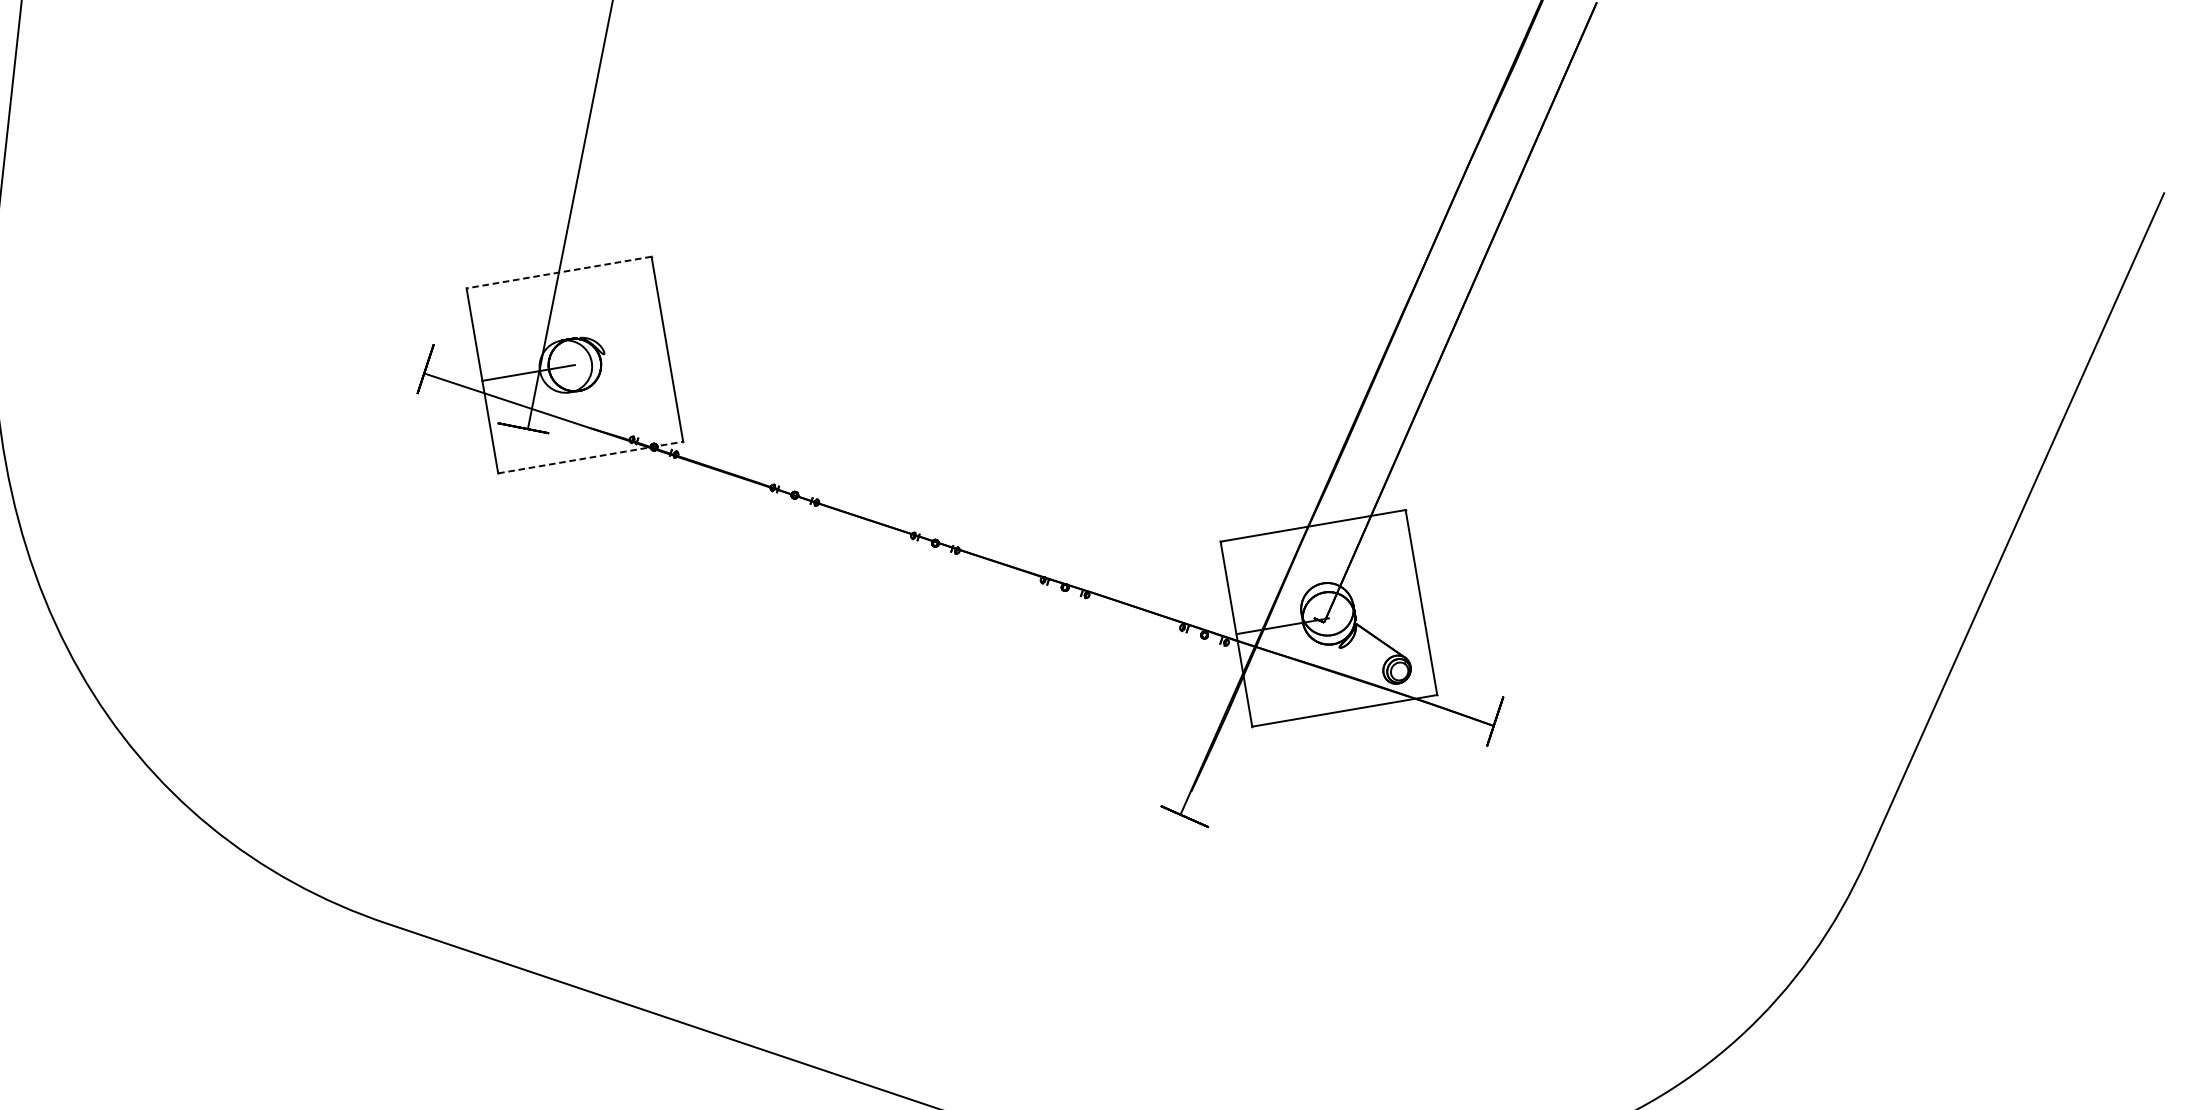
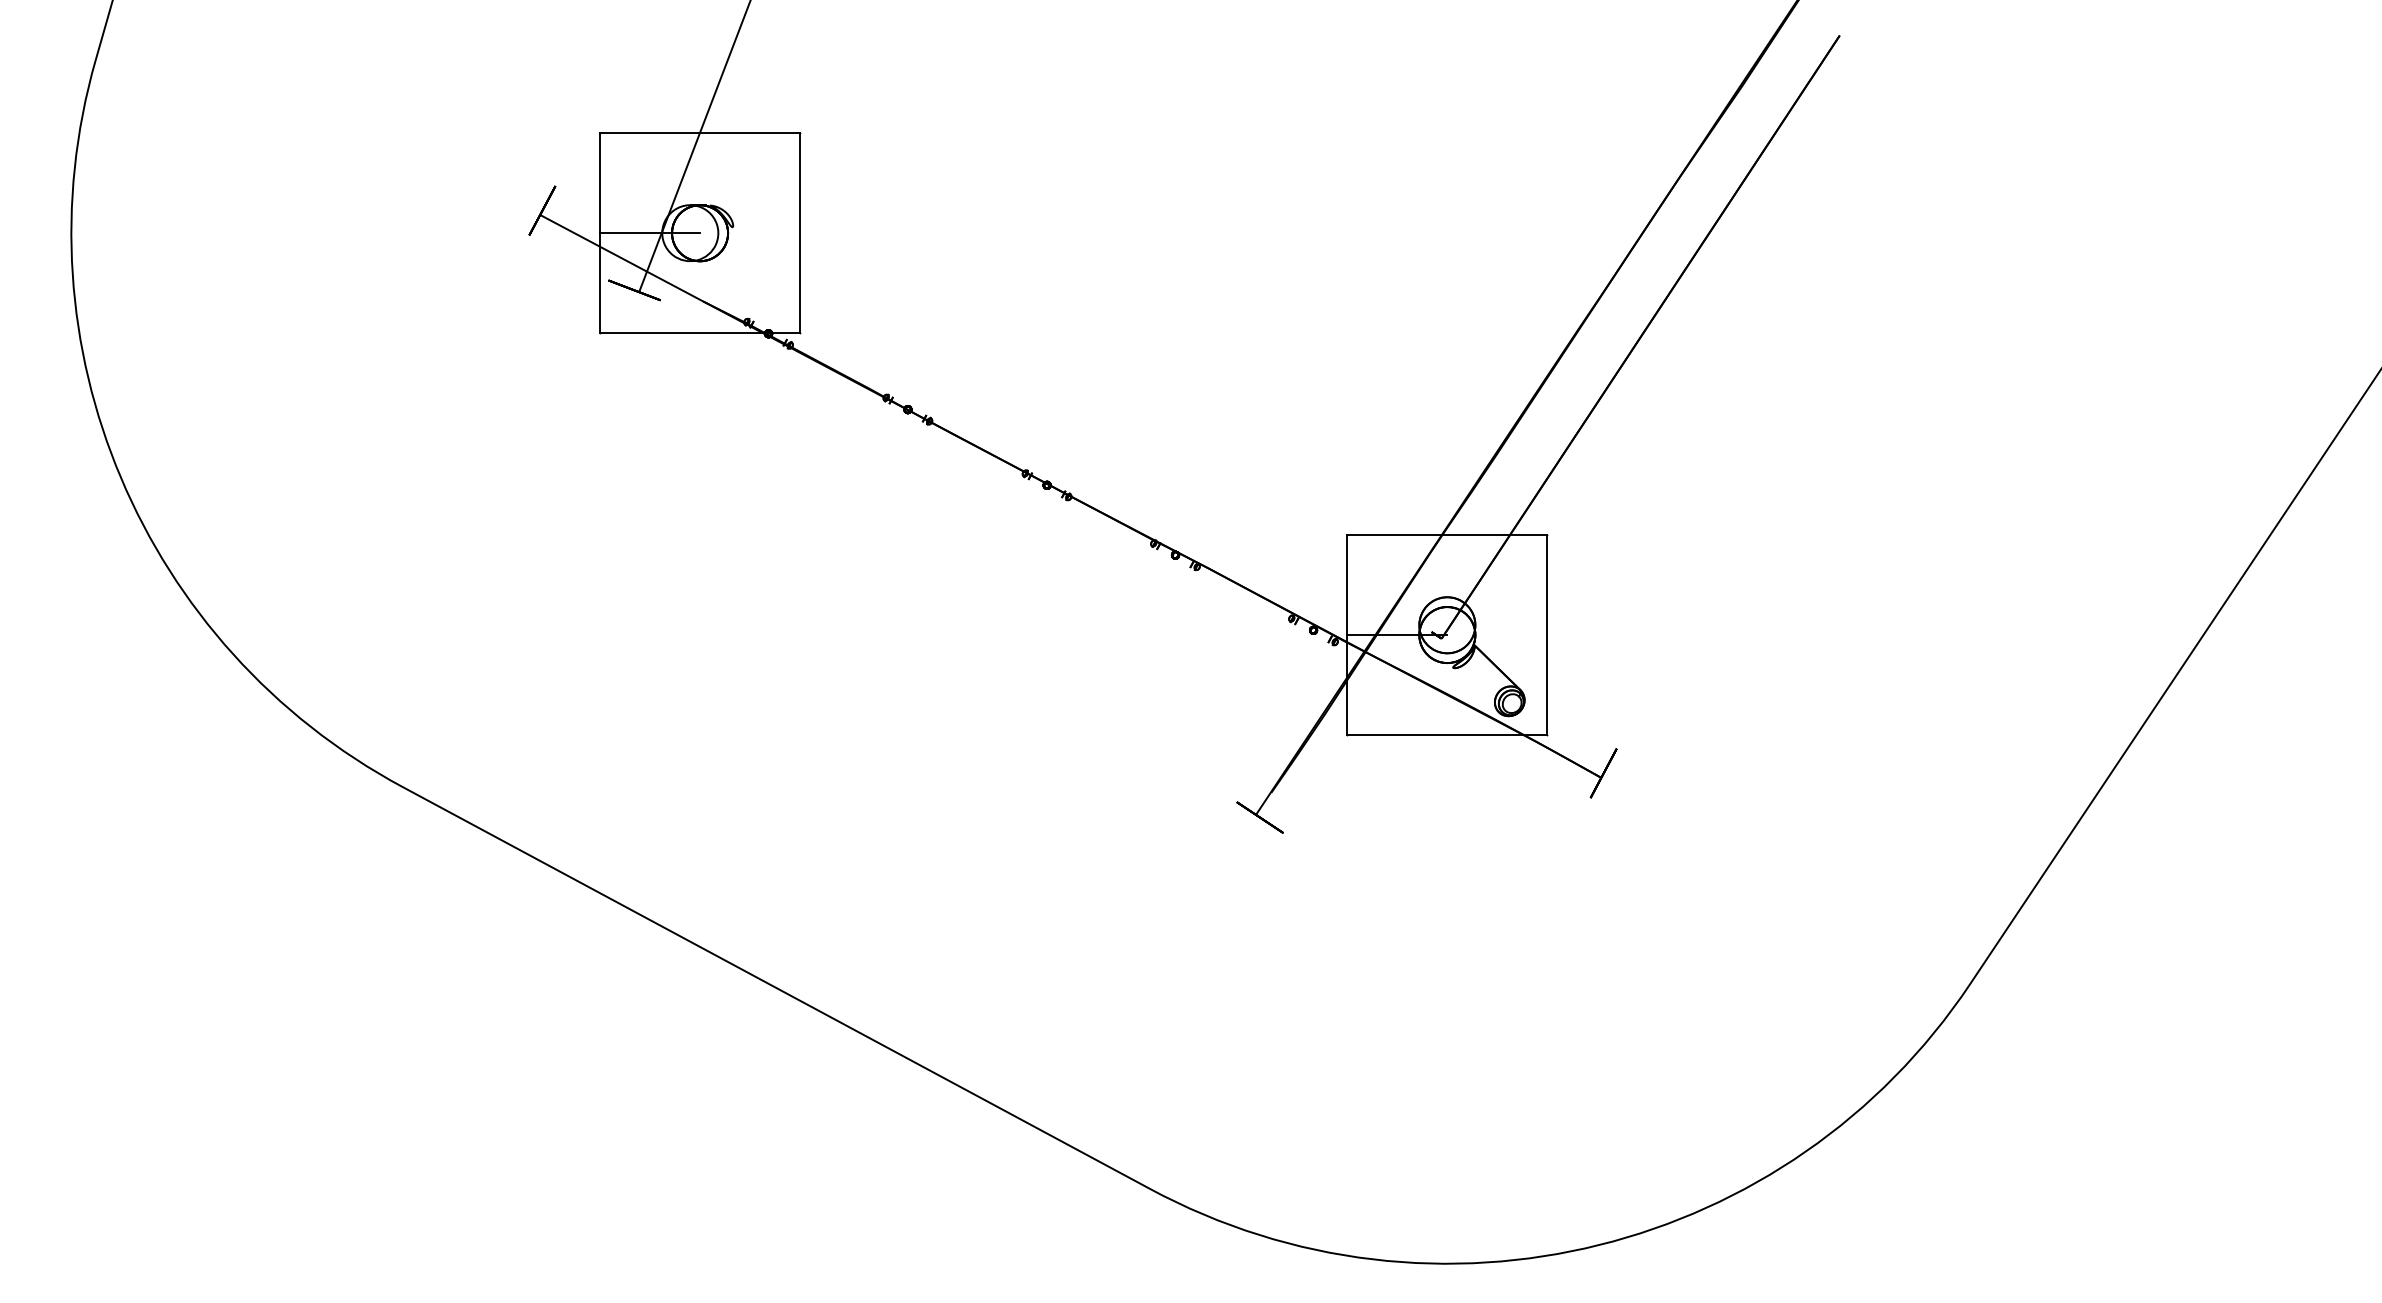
line: (558, 272) -> (699, 133), dashed -> solid
line: (591, 457) -> (700, 333), dashed -> solid

